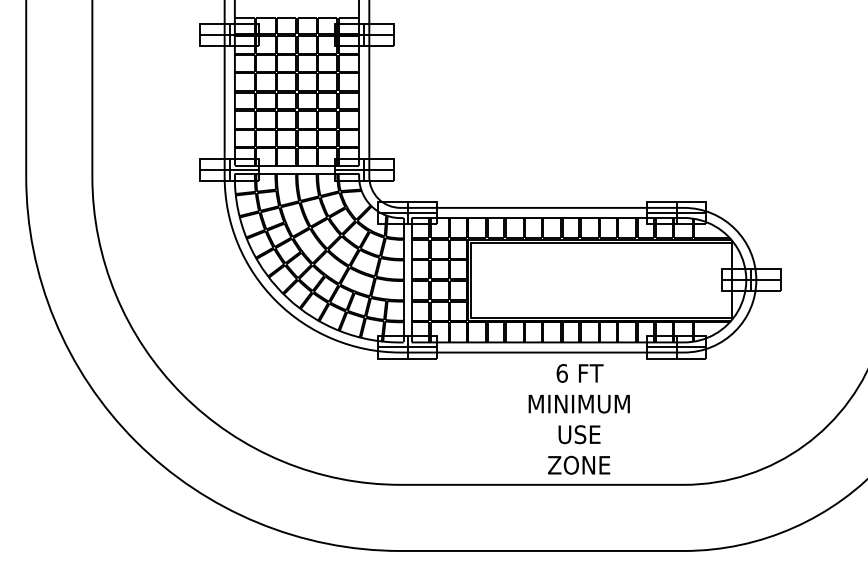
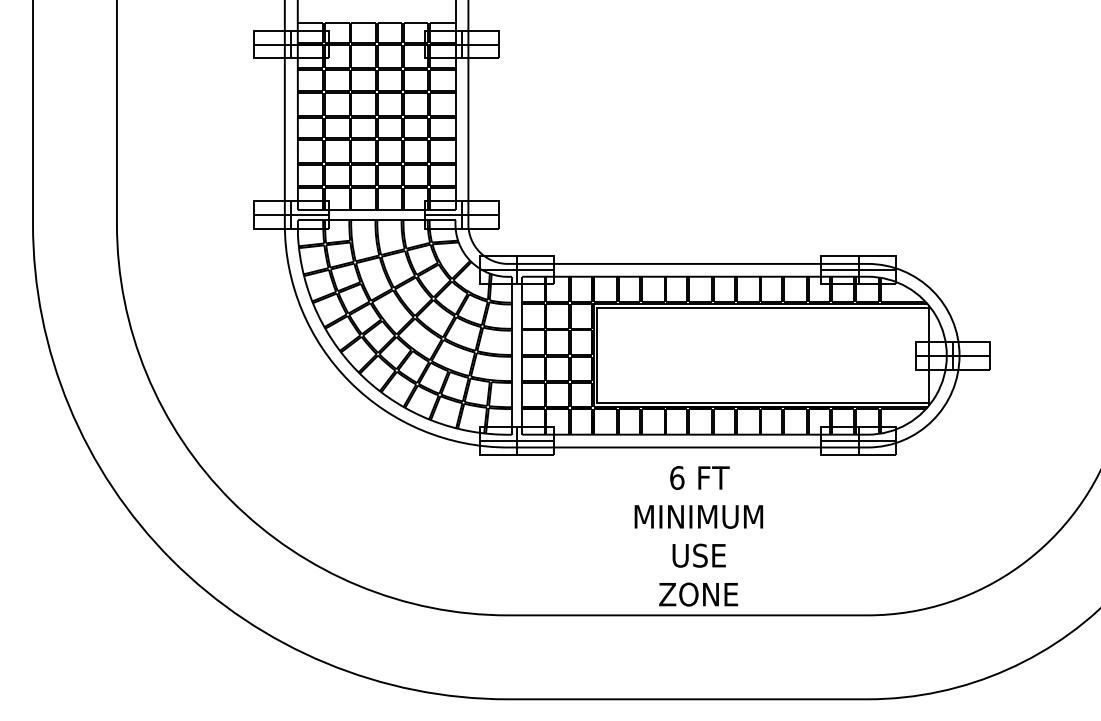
text: (578, 419) -> (698, 536), moved

